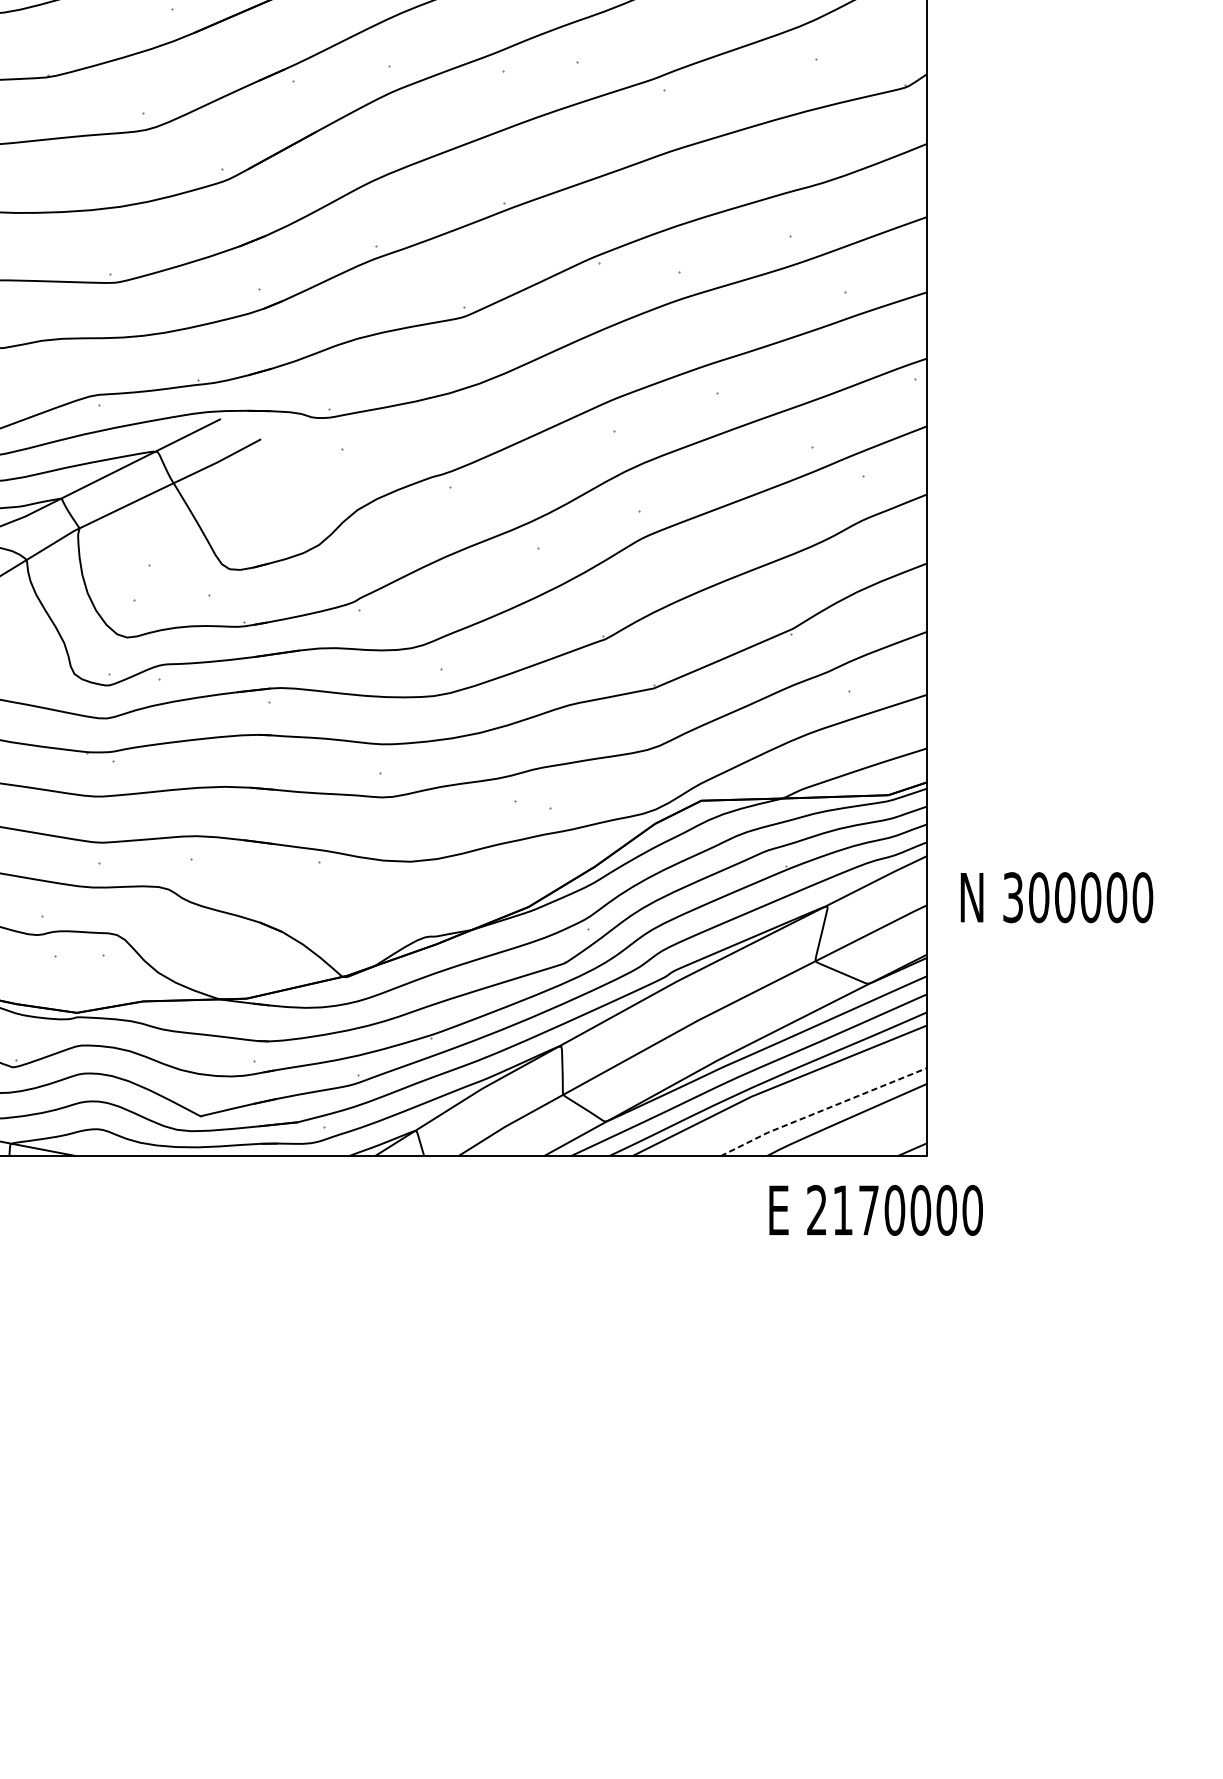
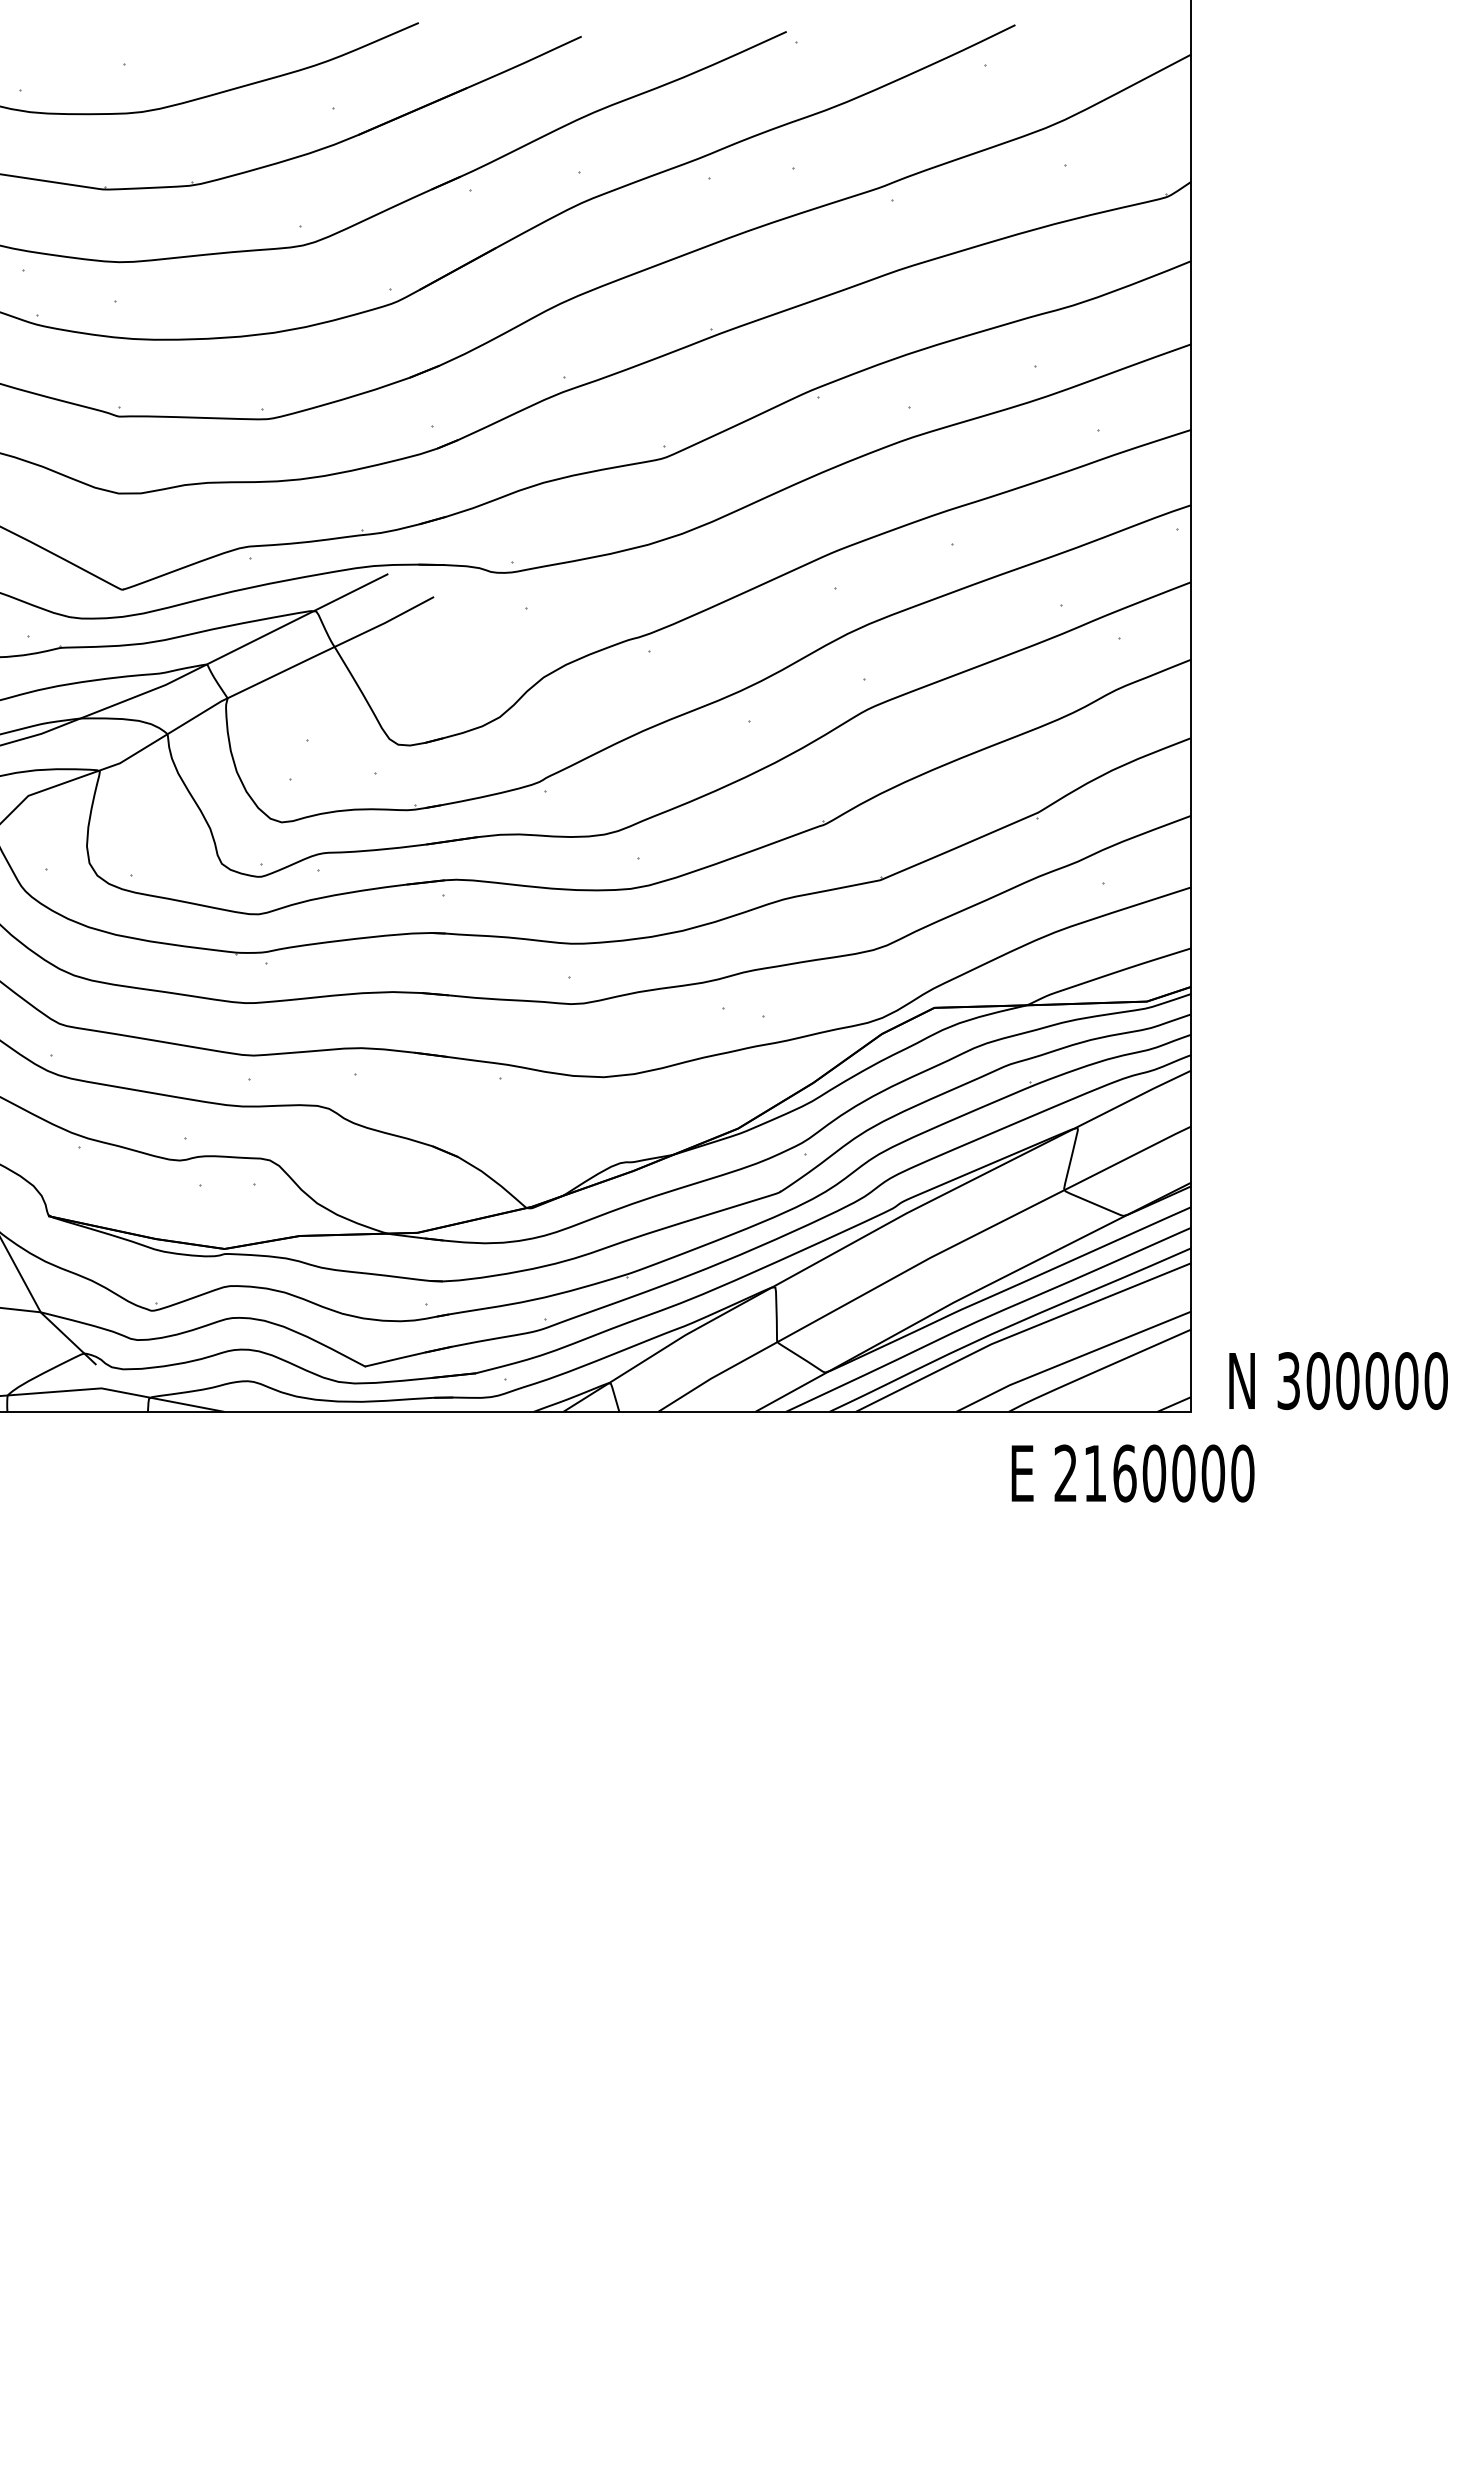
text: (1056, 898) -> (1338, 1381), moved
line: (822, 1110) -> (1072, 1359), dashed -> solid
text: (868, 1210) -> (1124, 1473), 2170000 -> 2160000

